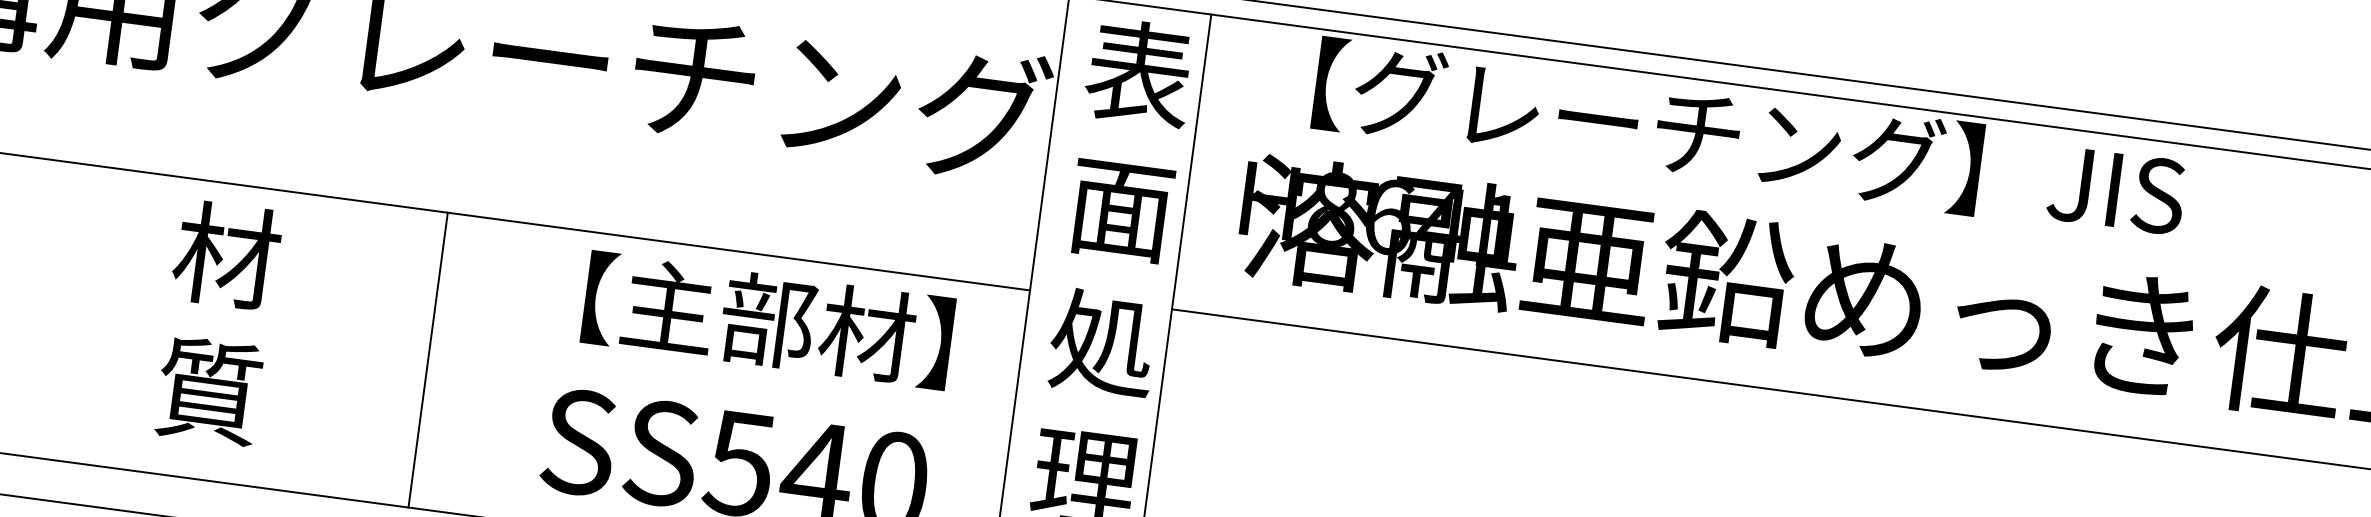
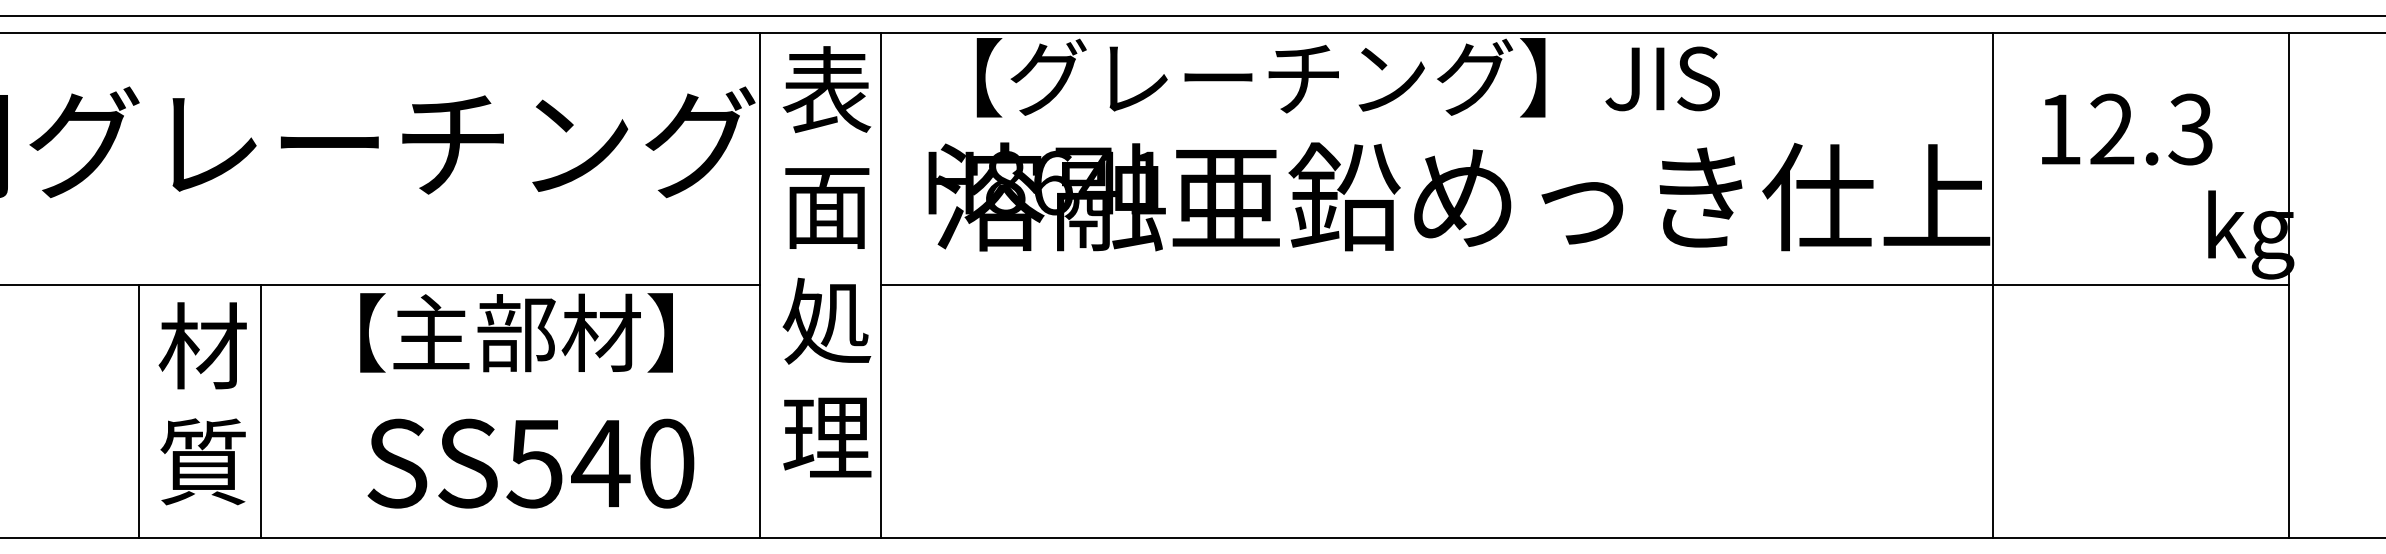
text: (768, 320) -> (516, 332), moved
text: (217, 322) -> (202, 403), moved
line: (286, 341) -> (139, 411), added

